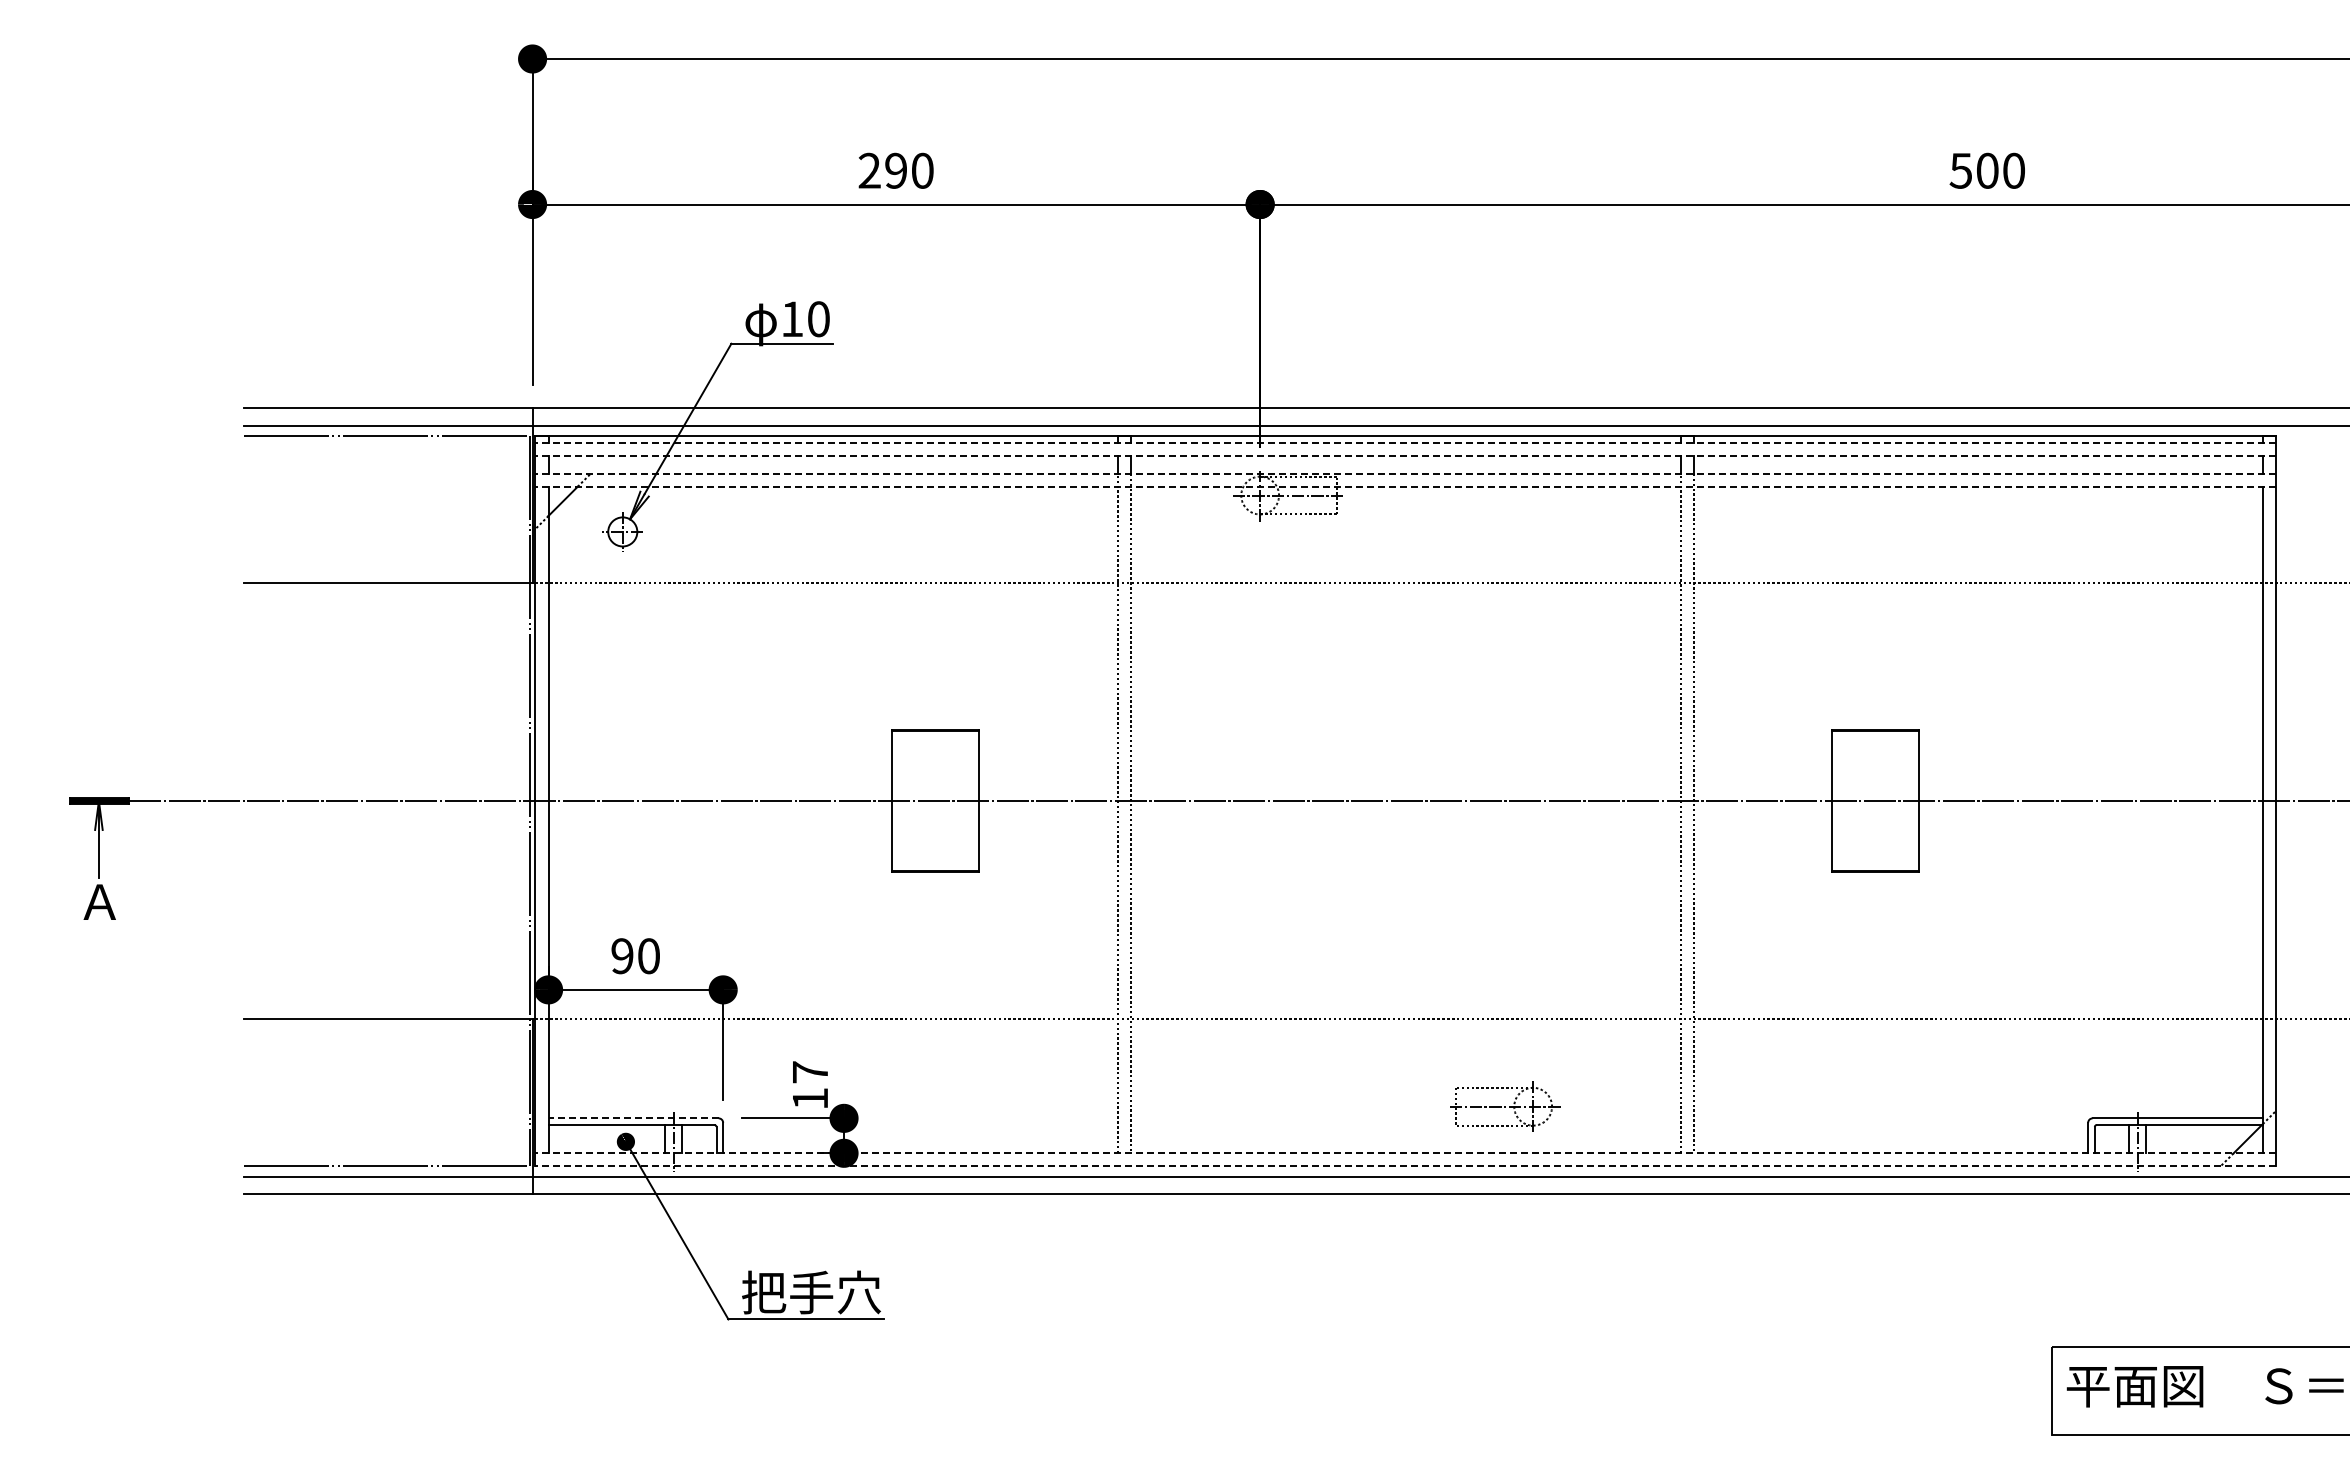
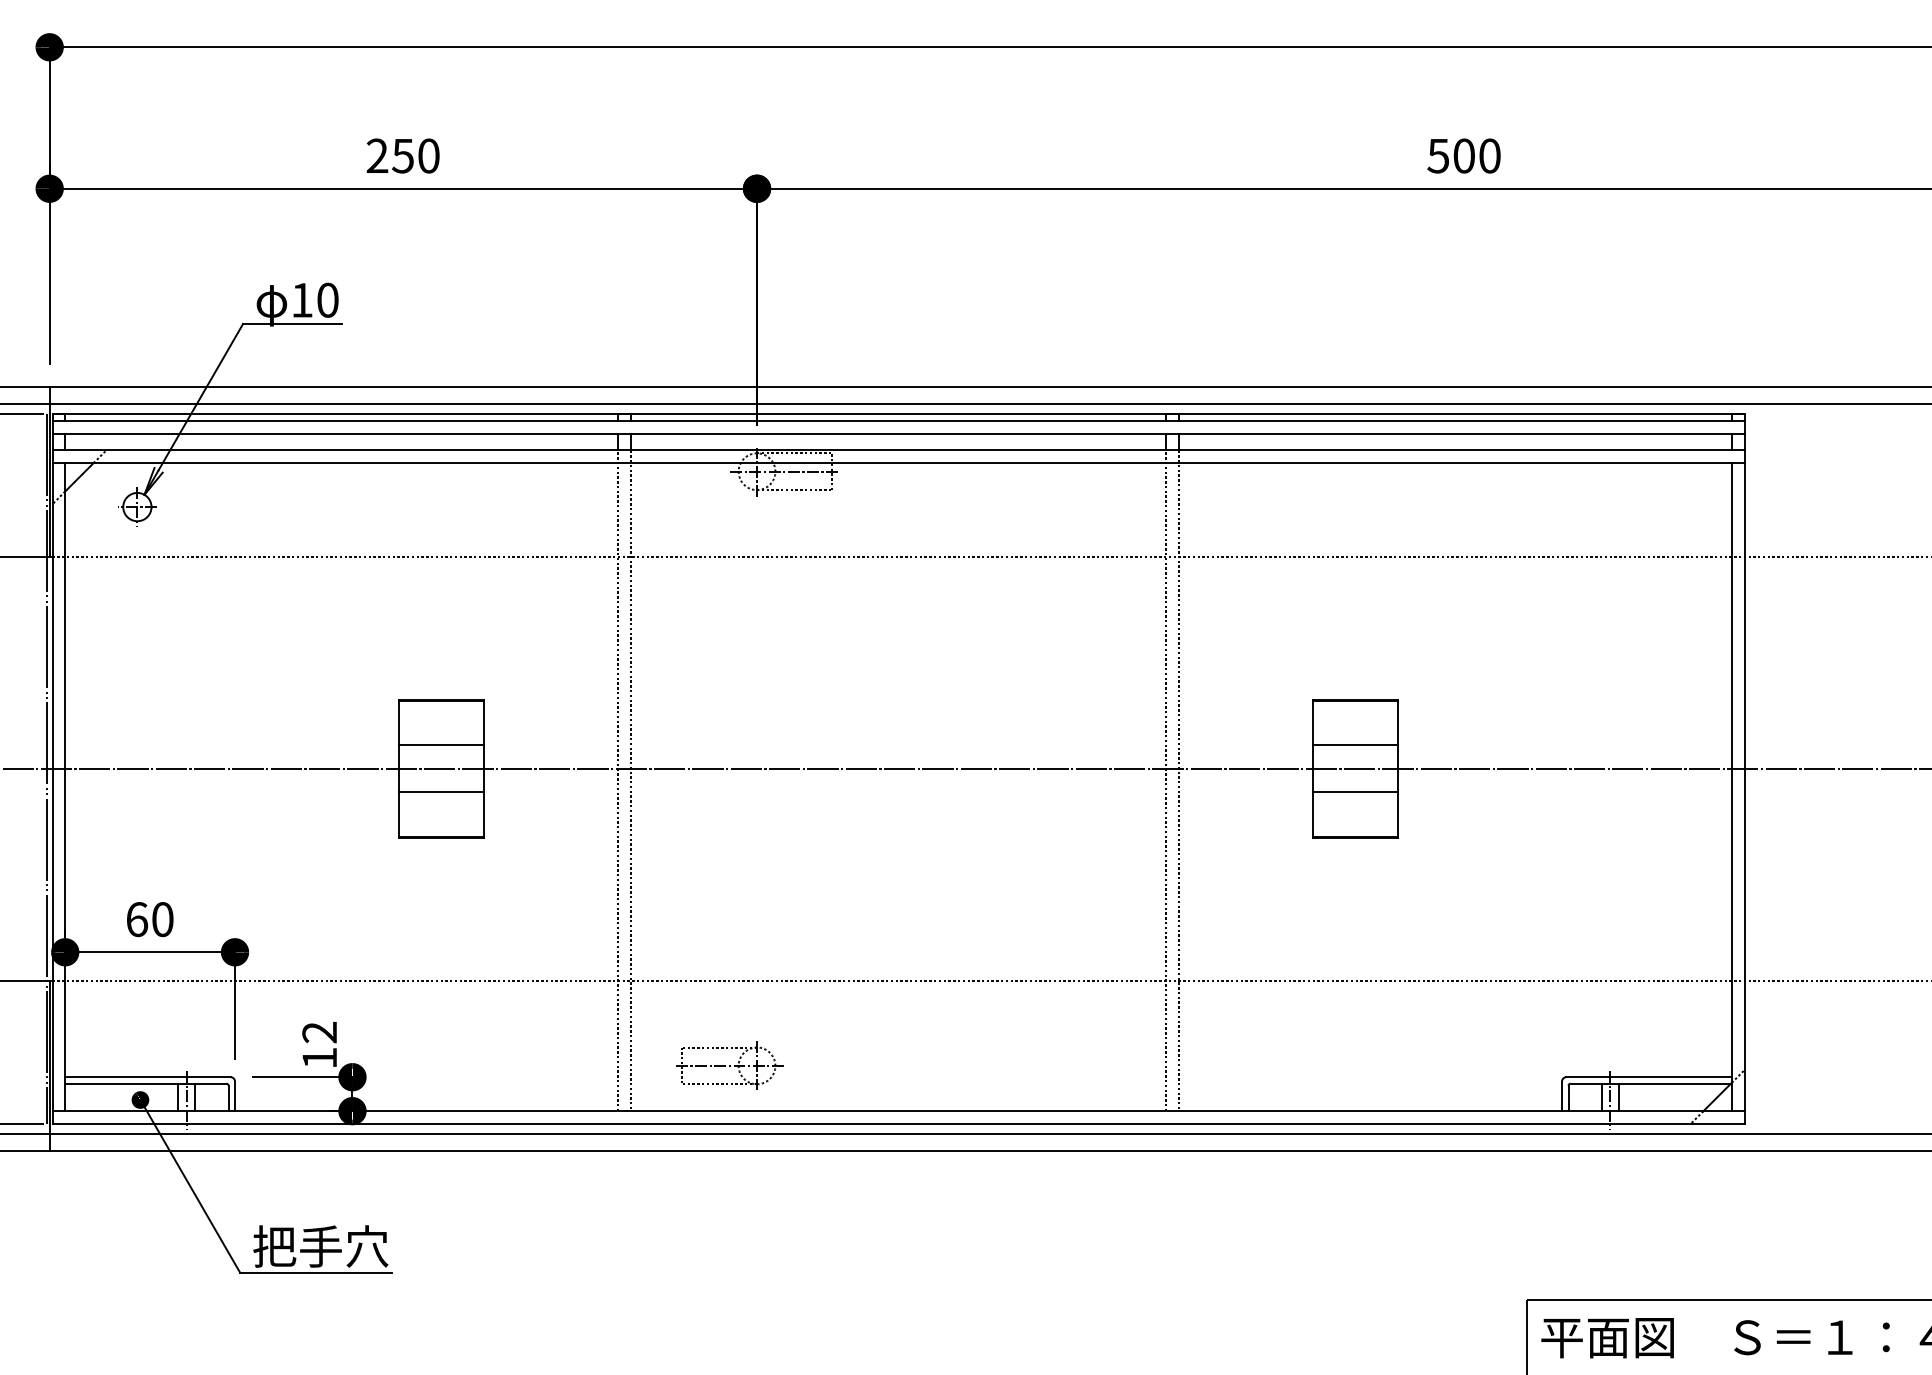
text: (895, 170) -> (402, 155), 290 -> 250
line: (1405, 443) -> (898, 421), dashed -> solid
line: (1405, 456) -> (898, 433), dashed -> solid
line: (1405, 473) -> (898, 450), dashed -> solid
line: (1405, 486) -> (898, 462), dashed -> solid
line: (935, 776) -> (441, 744), added
line: (1875, 776) -> (1355, 744), added
line: (935, 825) -> (441, 792), added
line: (1875, 825) -> (1355, 792), added
text: (622, 956) -> (137, 919), 90 -> 60
text: (809, 1072) -> (318, 1032), 17 -> 12
part: (1505, 1106) -> (730, 1065), moved
line: (633, 1118) -> (147, 1077), dashed -> solid
line: (1405, 1153) -> (898, 1111), dashed -> solid
line: (1405, 1166) -> (898, 1123), dashed -> solid

